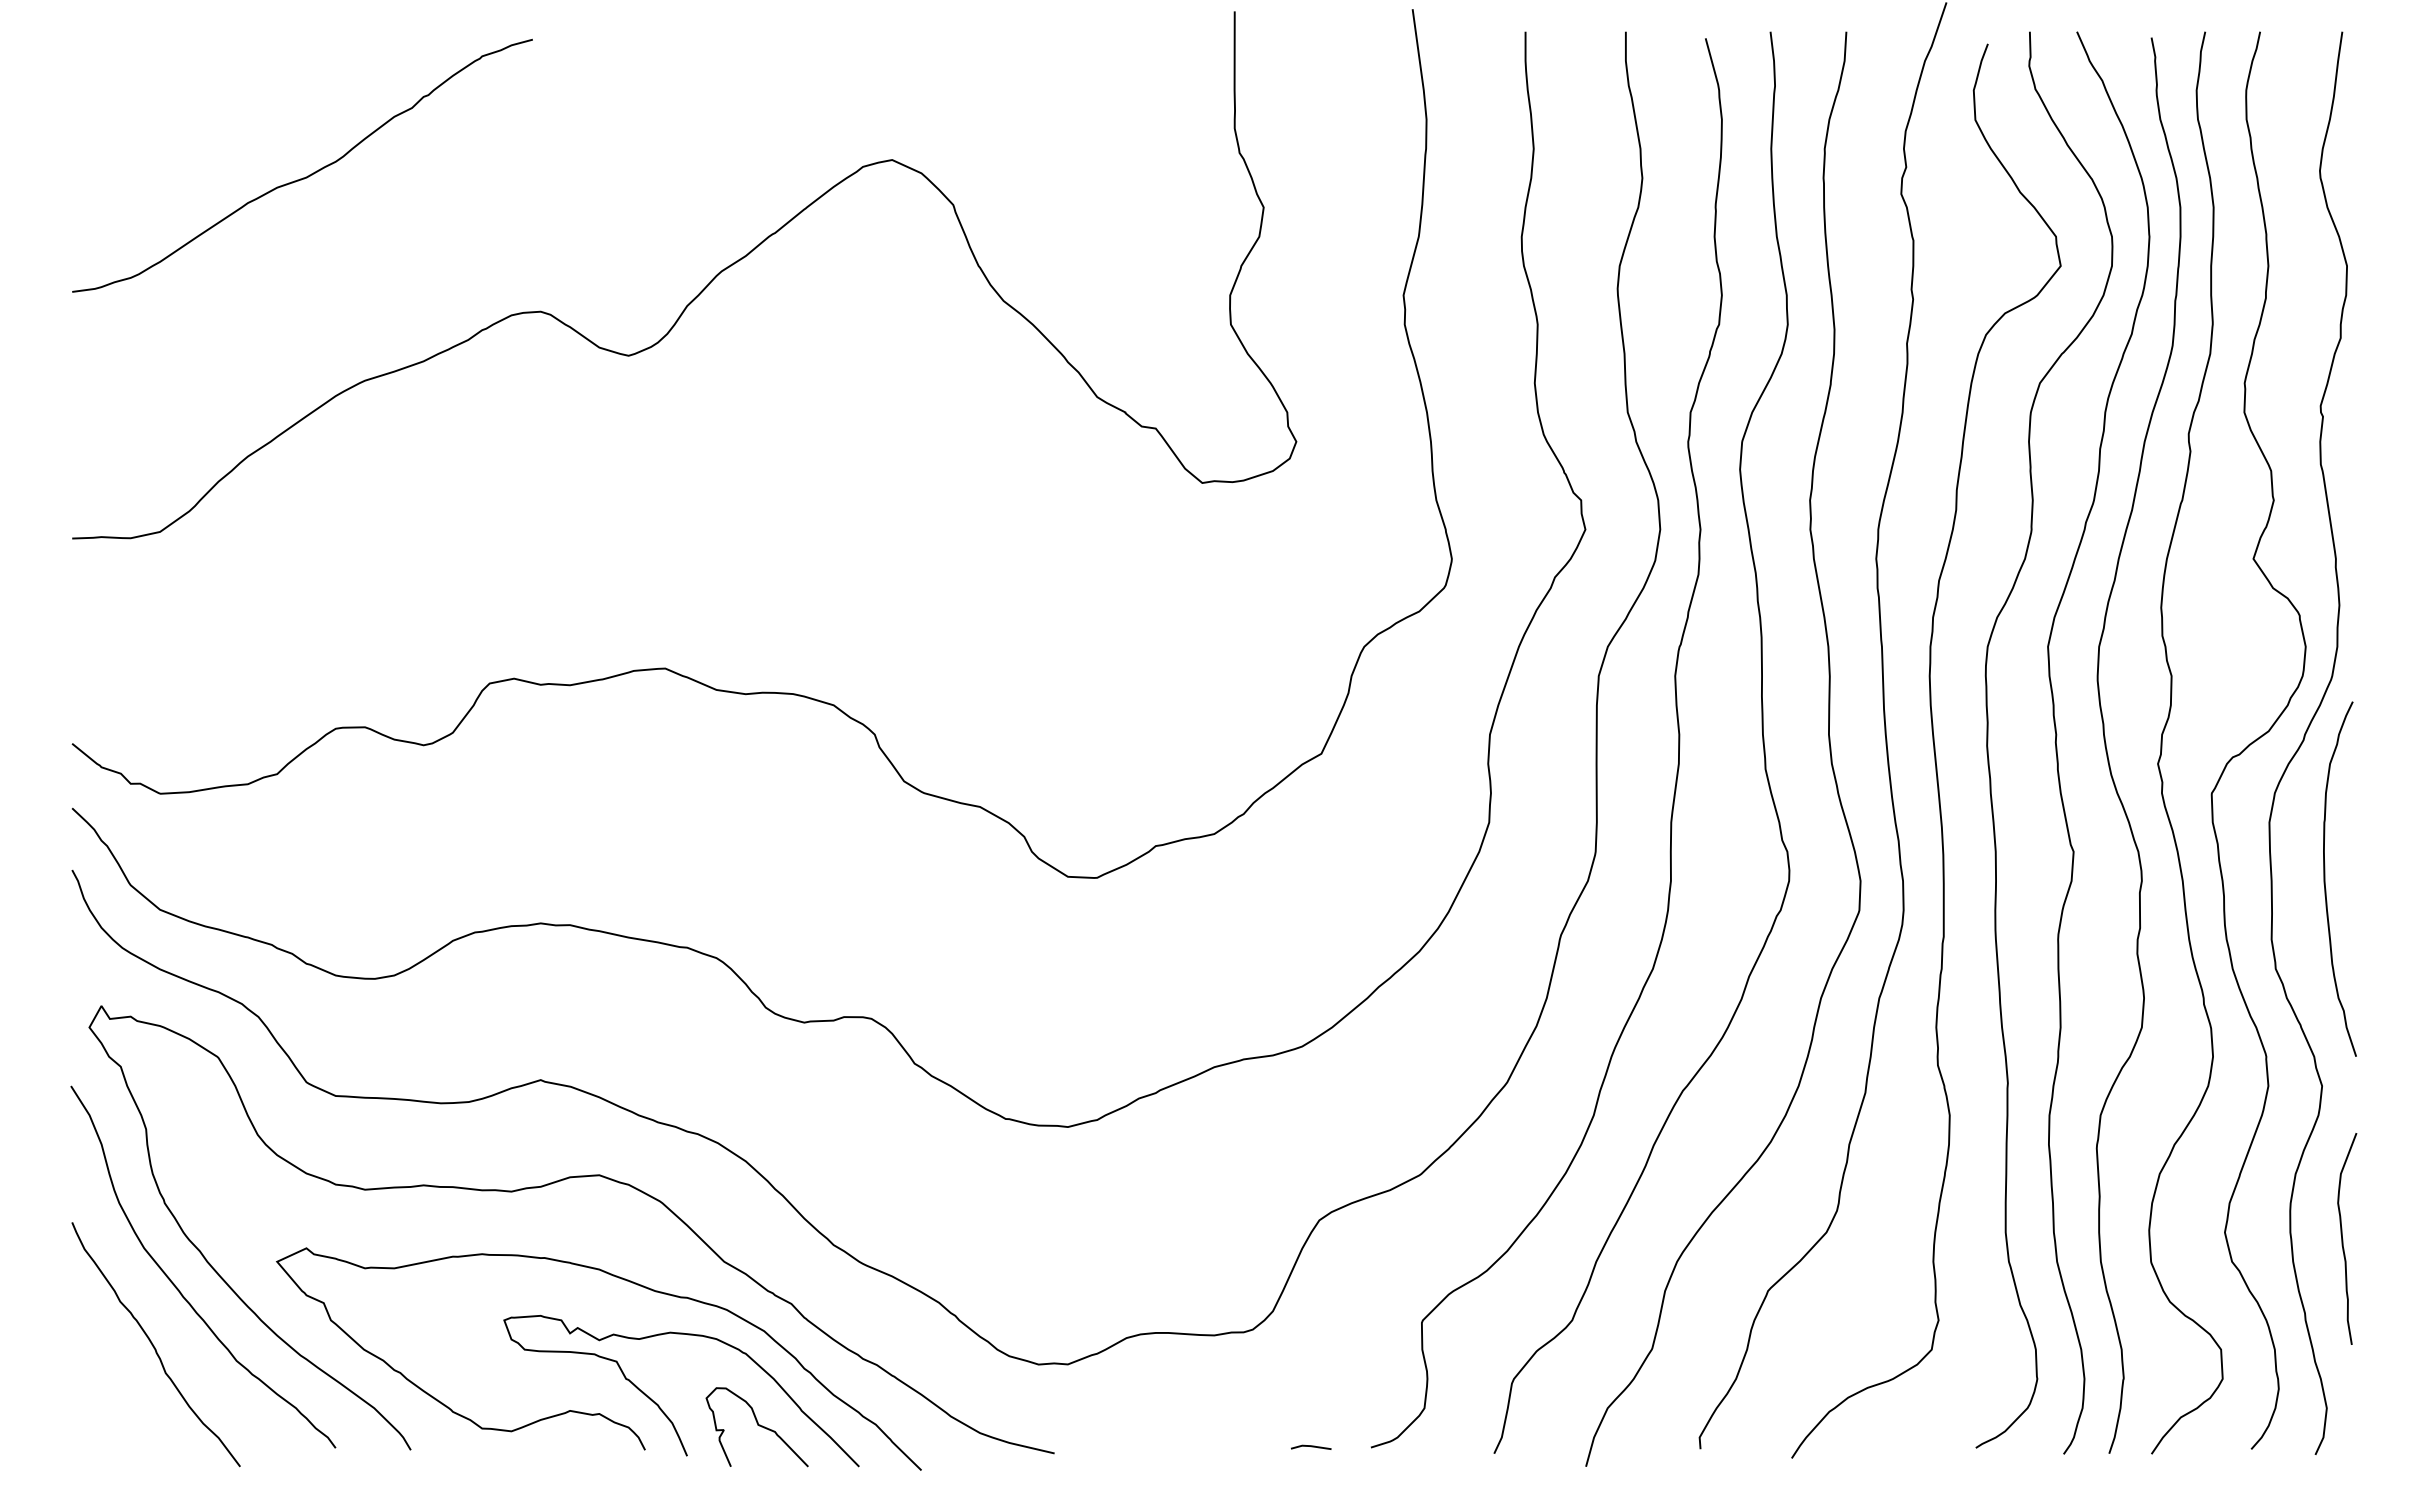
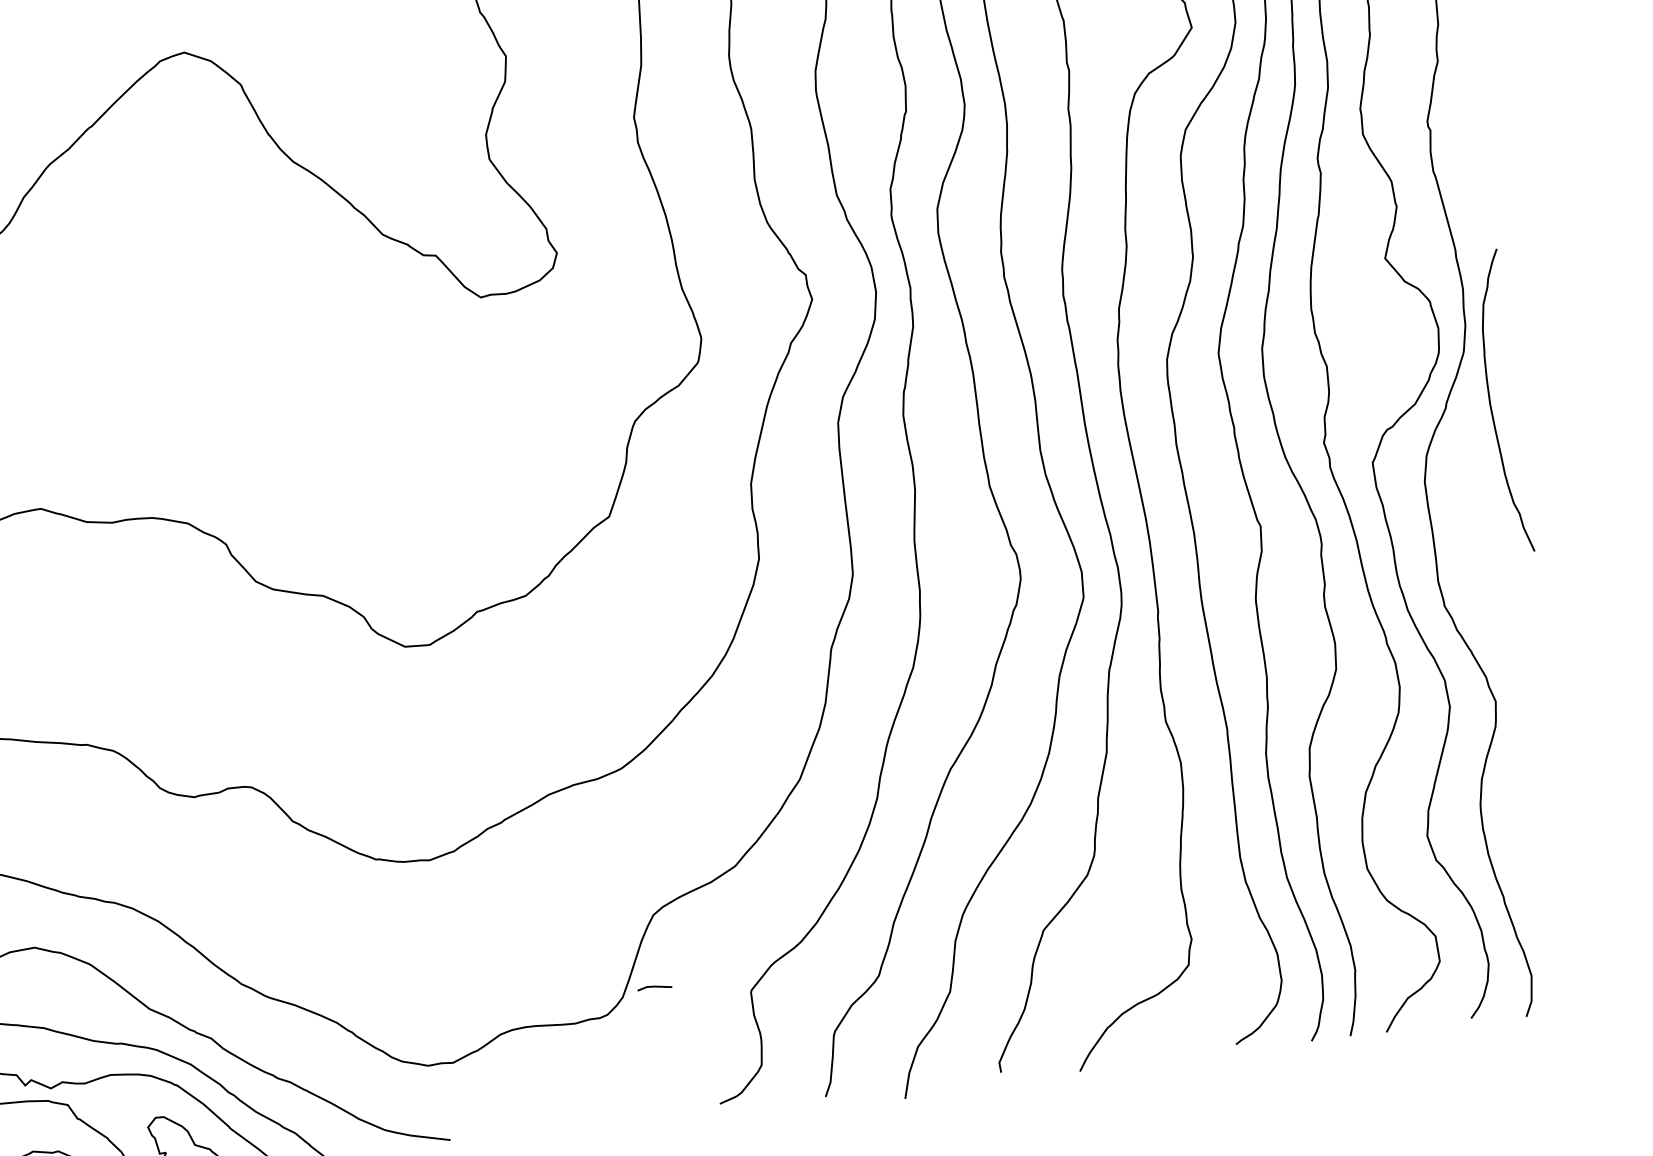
curve: (2325, 878) -> (1490, 402), moved
curve: (2343, 1239) -> (1529, 830), removed
line: (1311, 1446) -> (654, 986), moved

